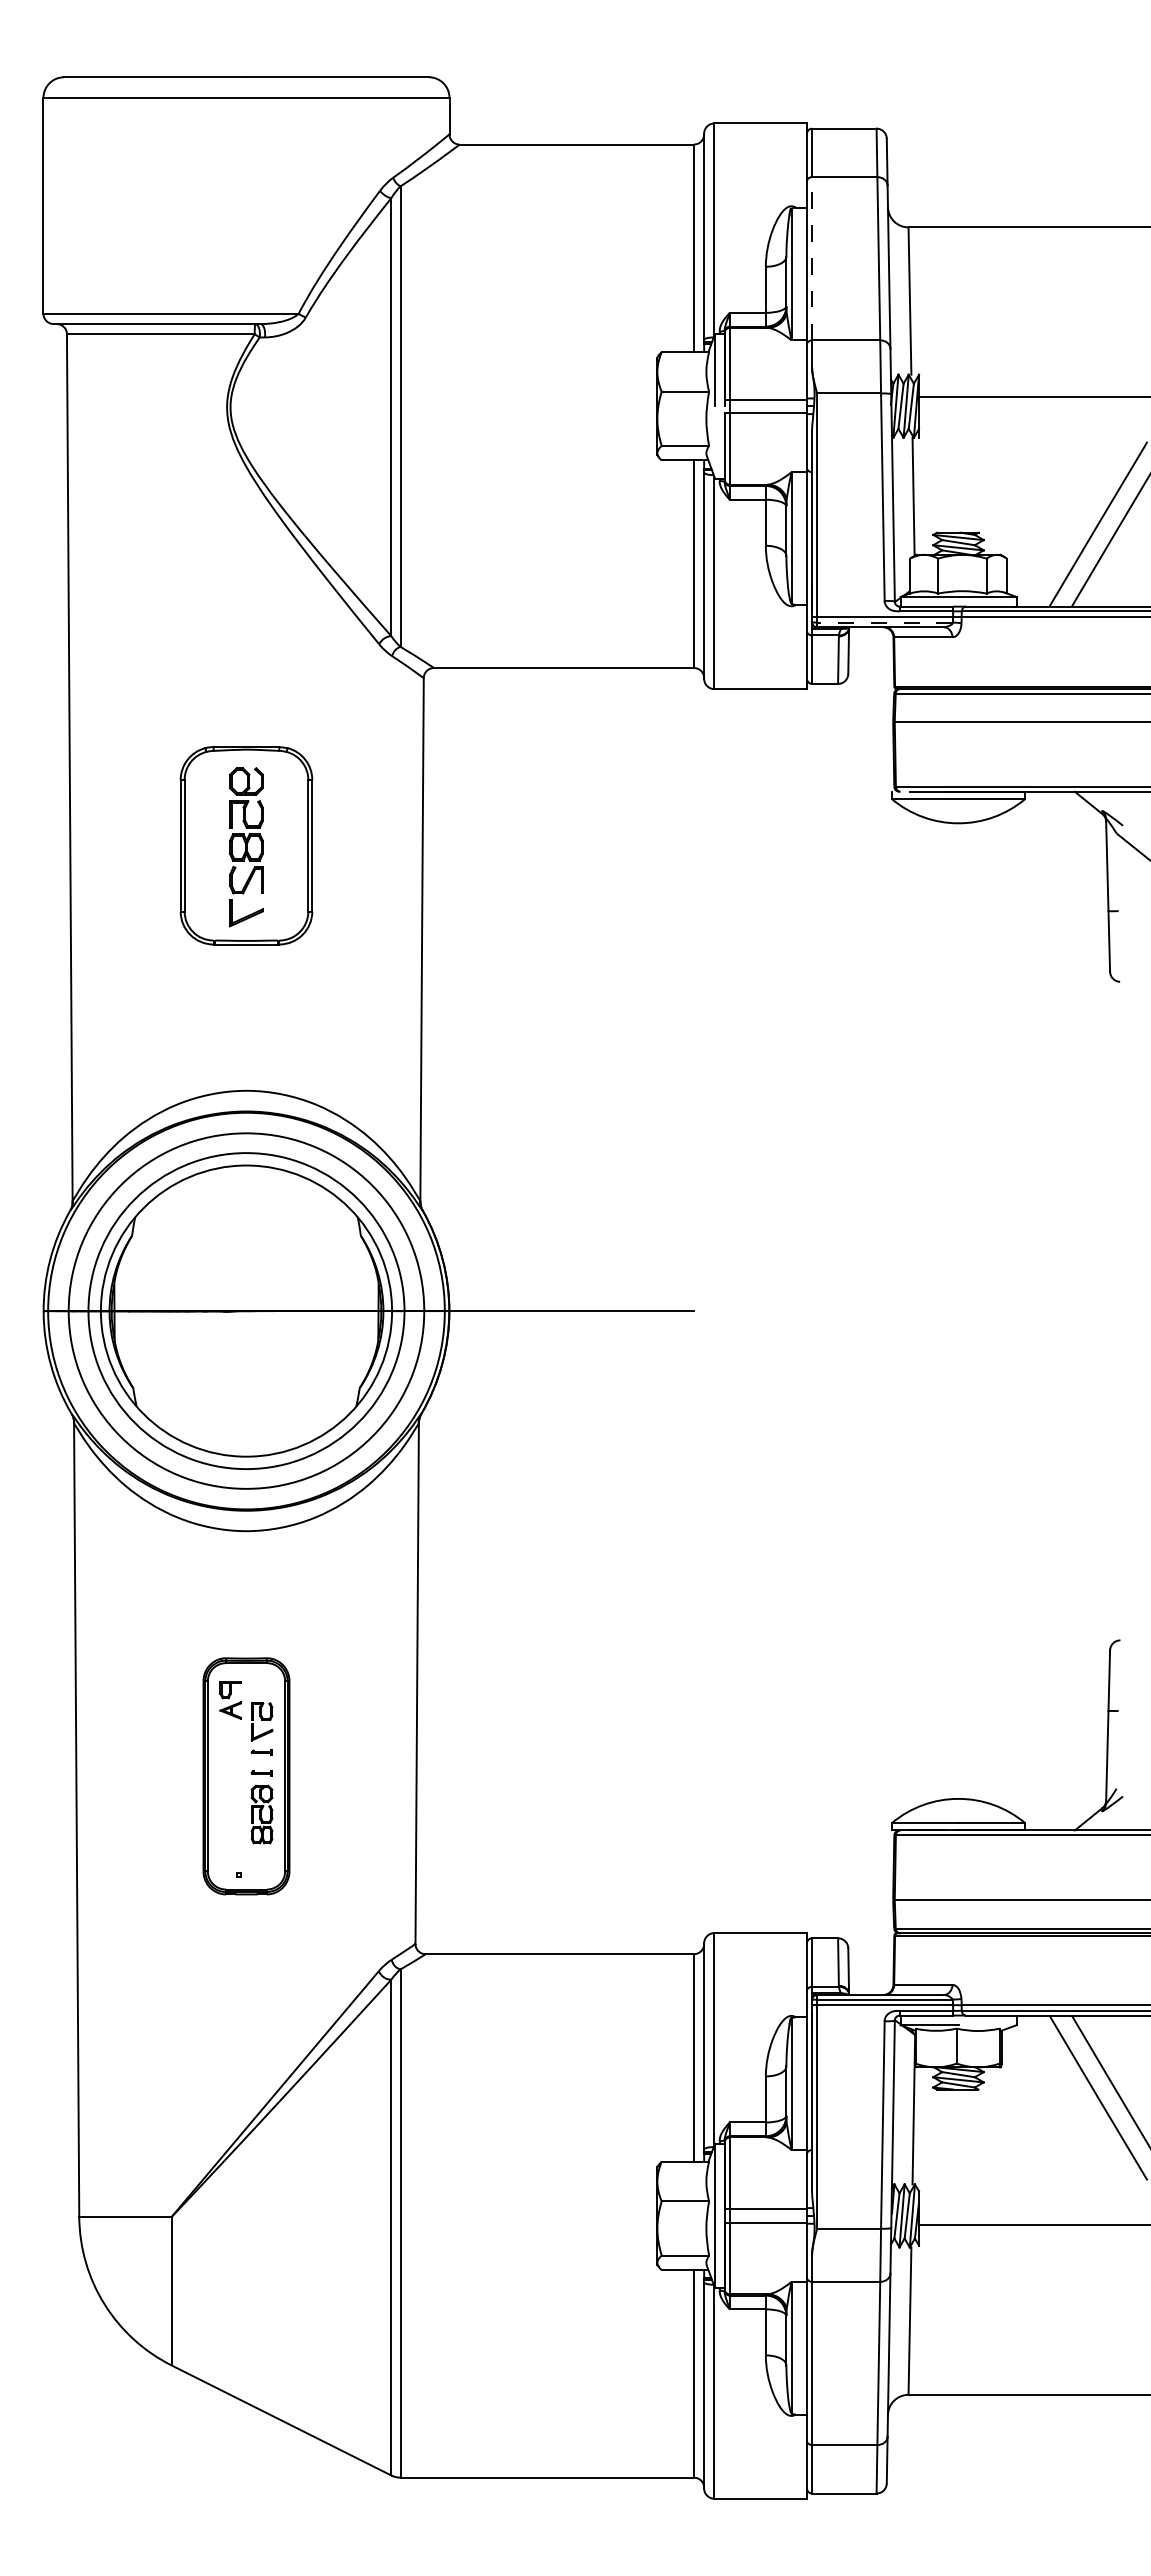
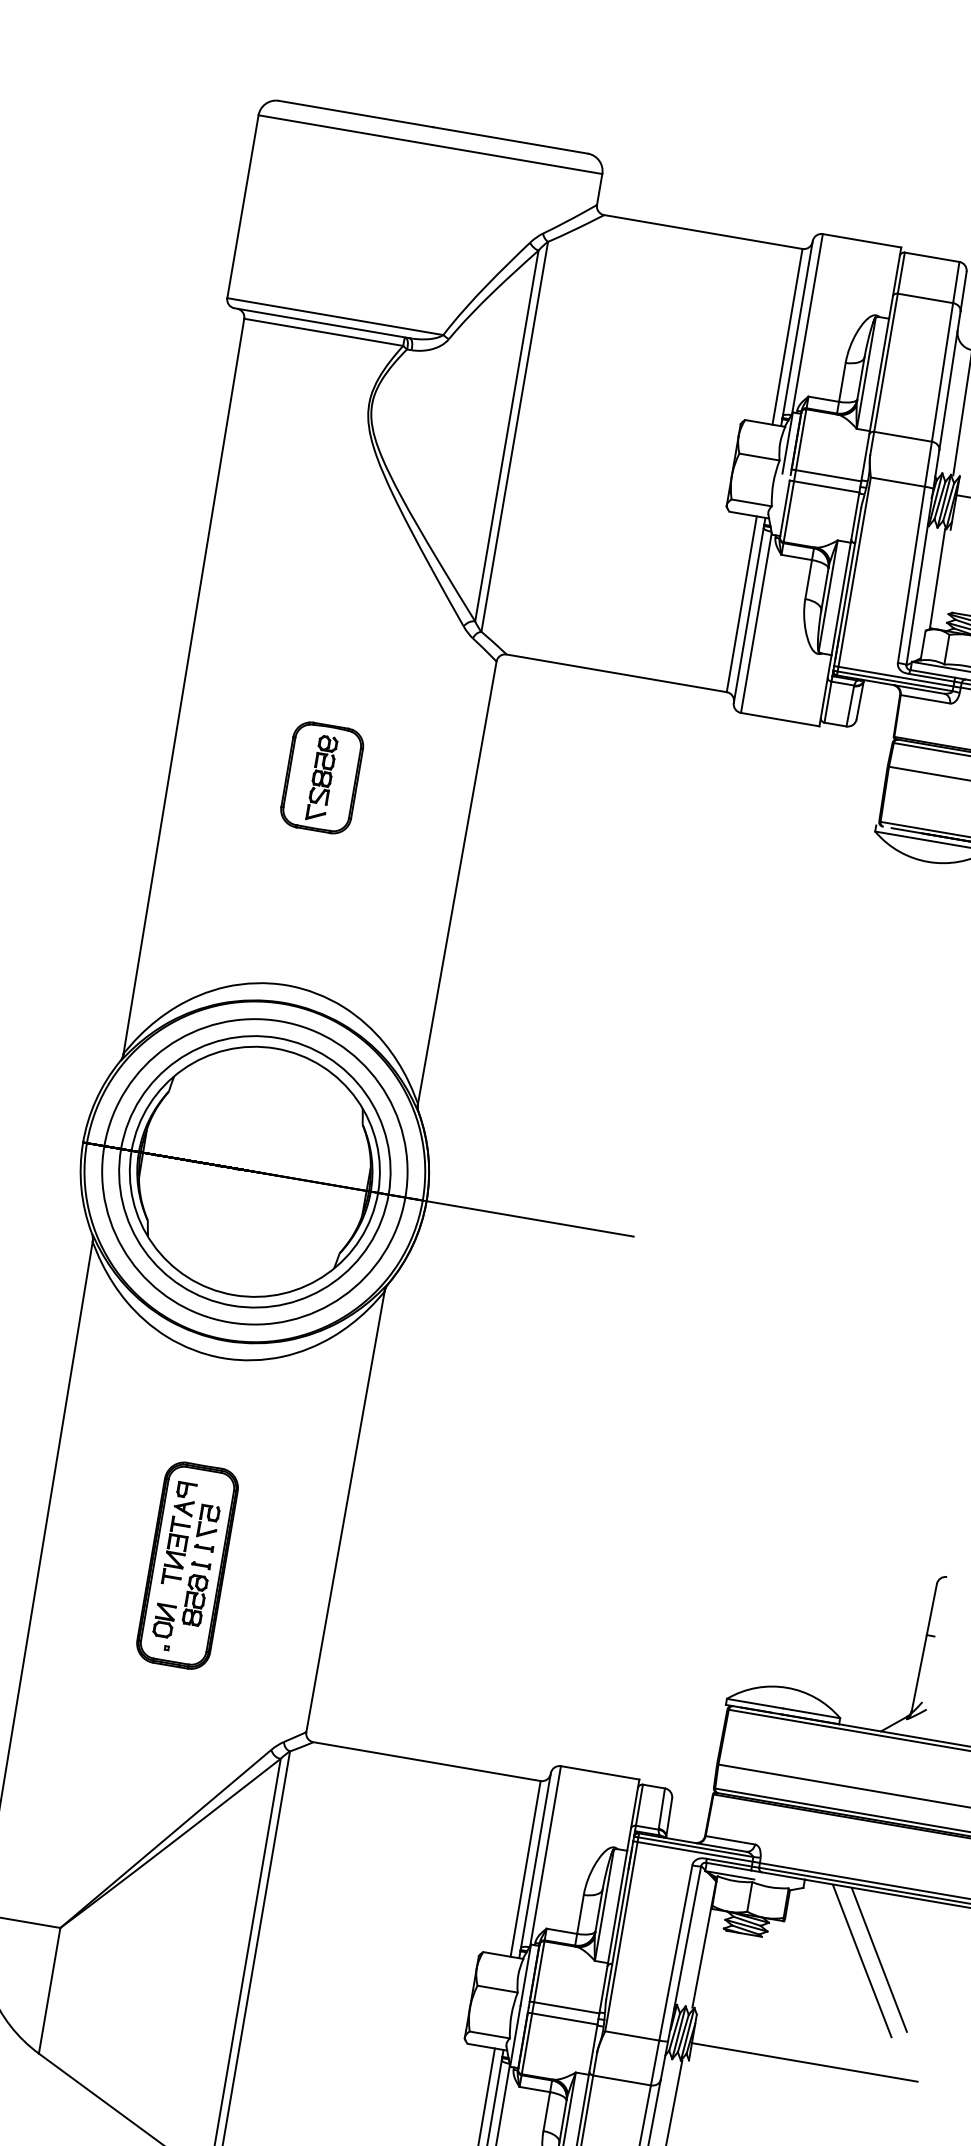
line: (812, 258) -> (886, 362), dashed -> solid
line: (885, 622) -> (895, 681), dashed -> solid
part: (246, 845) -> (322, 777), size x0.62
part: (230, 1761) -> (176, 1550), added
part: (230, 1844) -> (164, 1621), added

